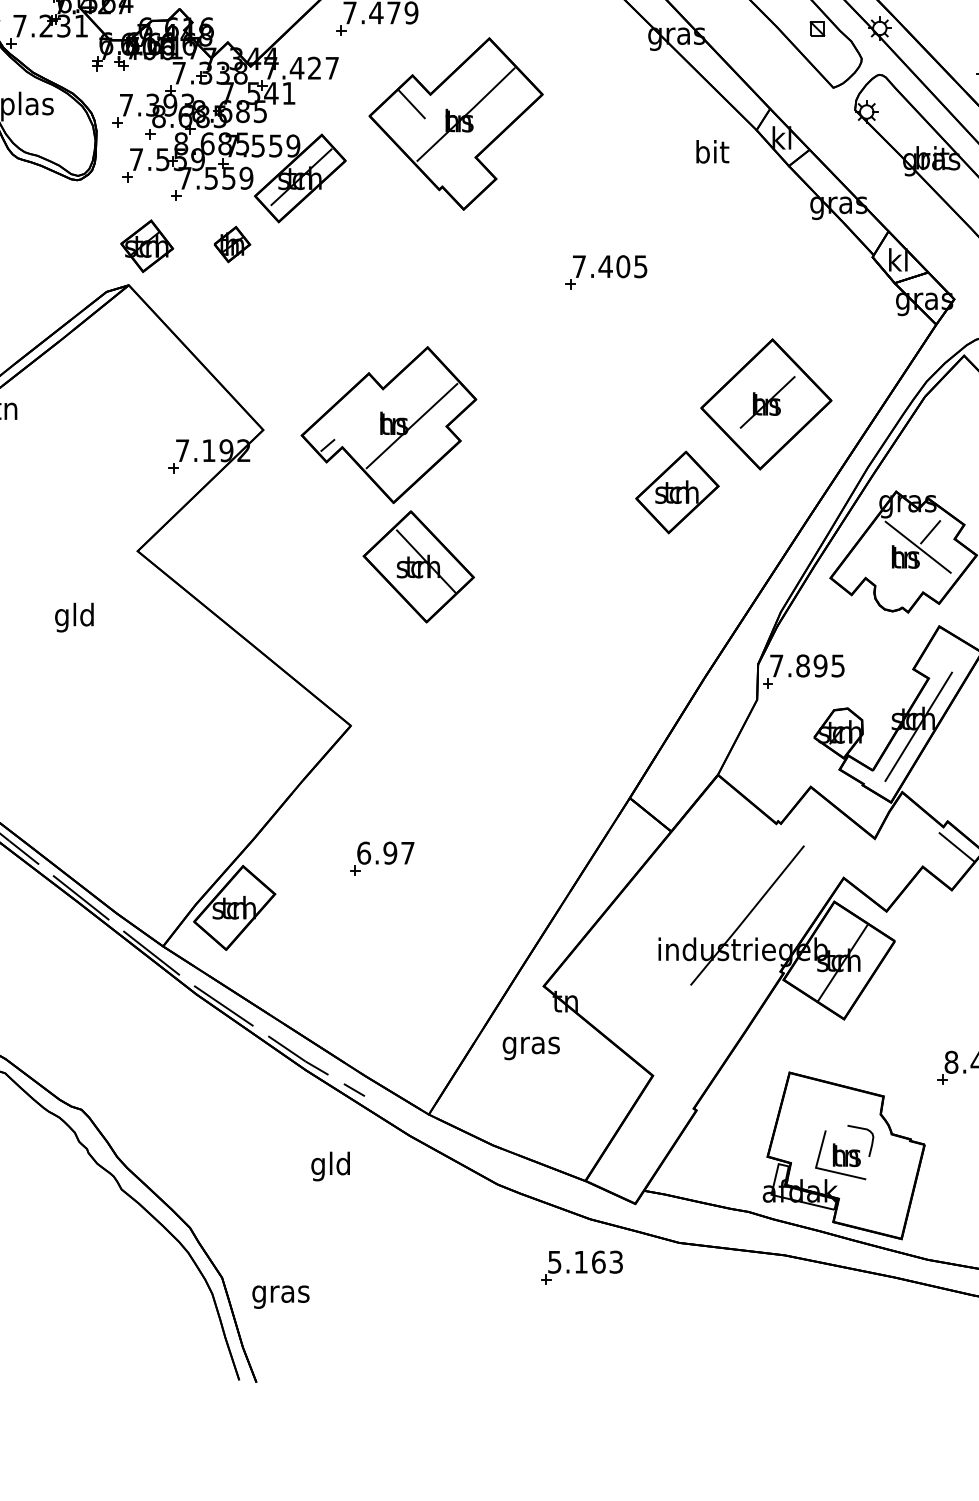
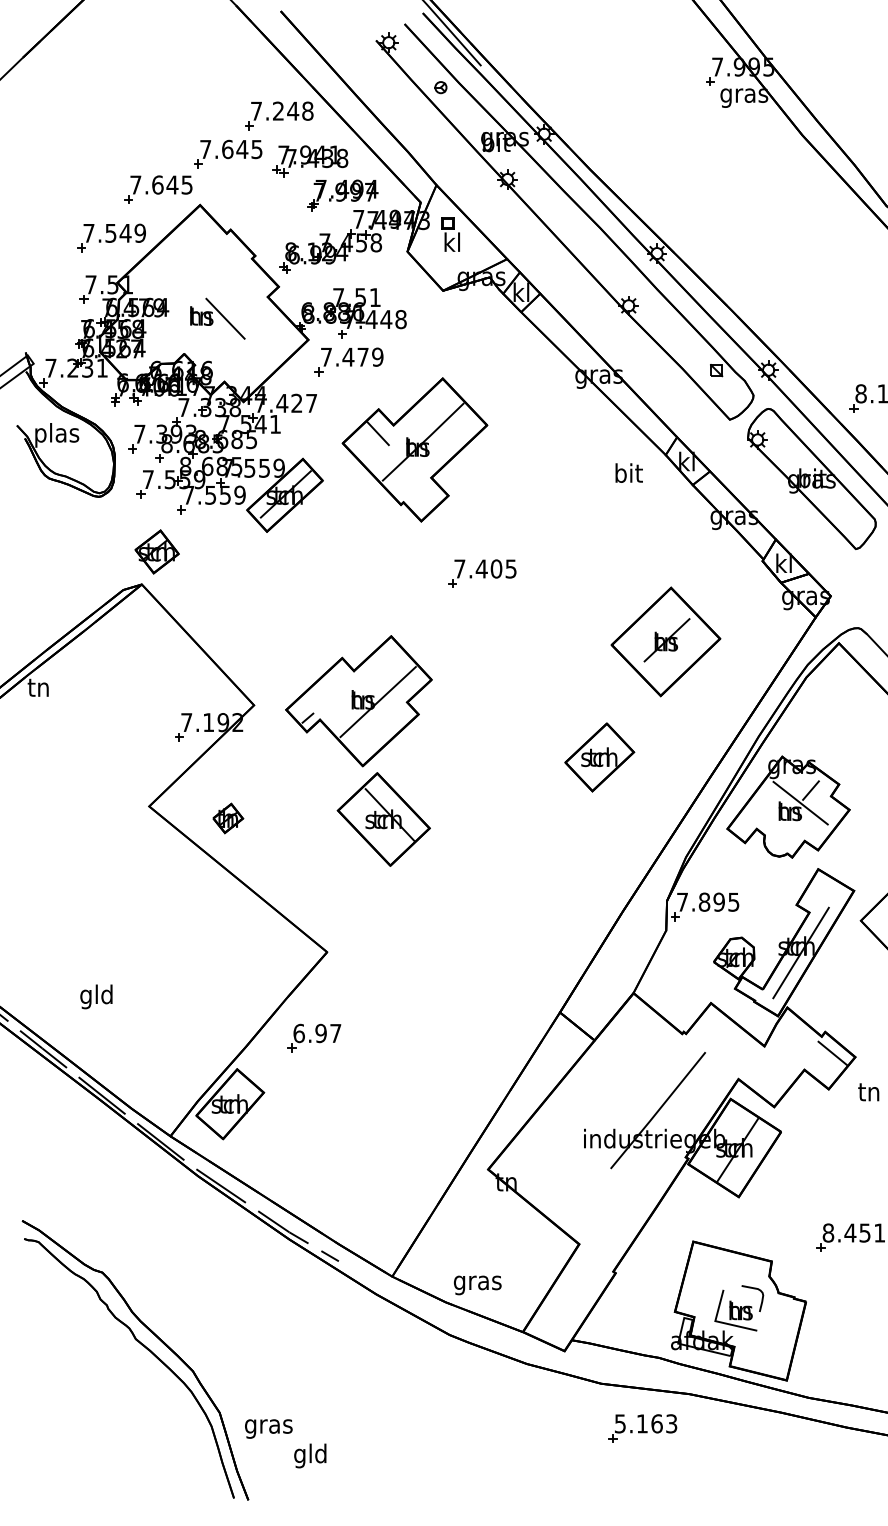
part: (232, 244) -> (228, 818), moved
part: (606, 272) -> (482, 573), moved
part: (765, 403) -> (665, 641), moved
text: (74, 617) -> (96, 996), moved
part: (382, 858) -> (314, 1037), moved
text: (530, 1048) -> (477, 1285), moved
text: (330, 1165) -> (310, 1455), moved
part: (581, 1267) -> (642, 1428), moved

